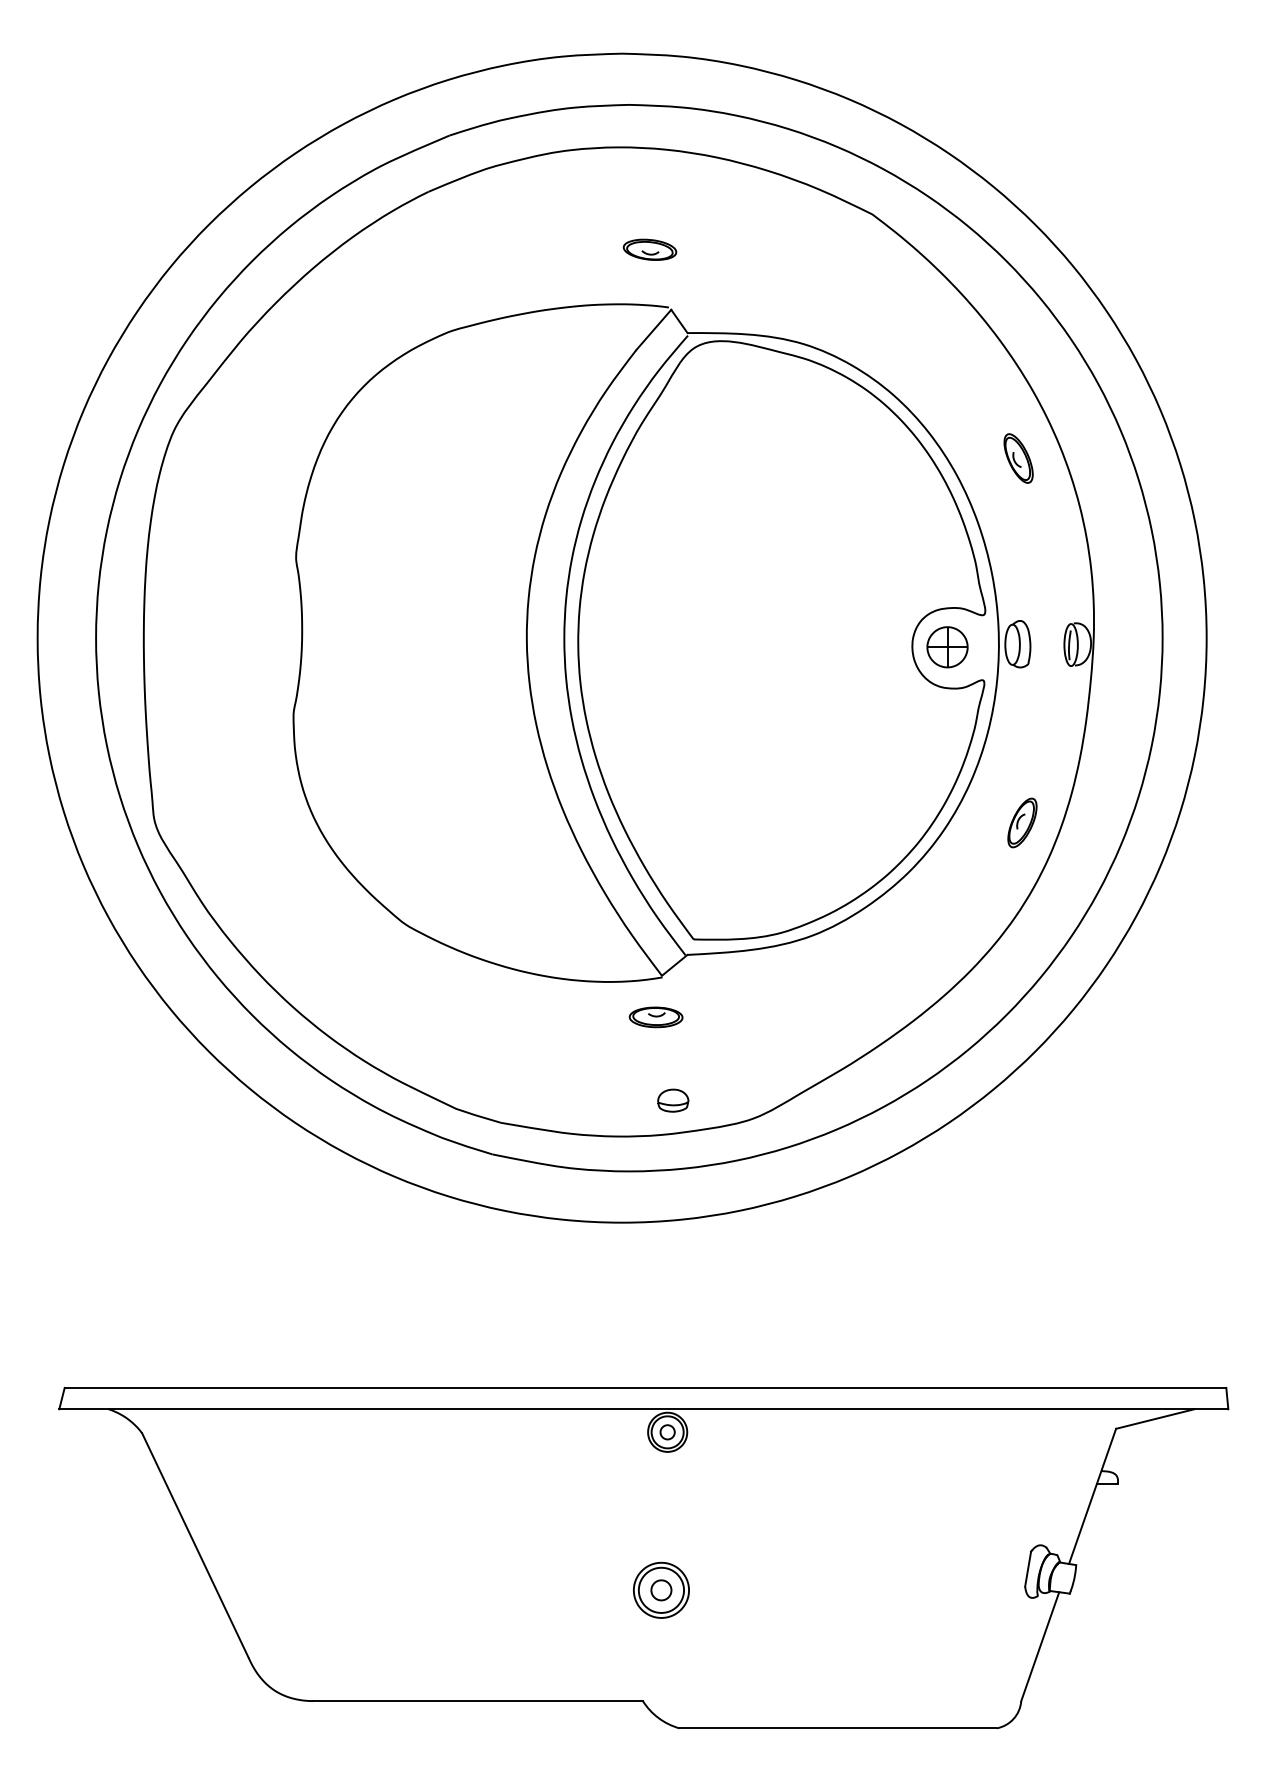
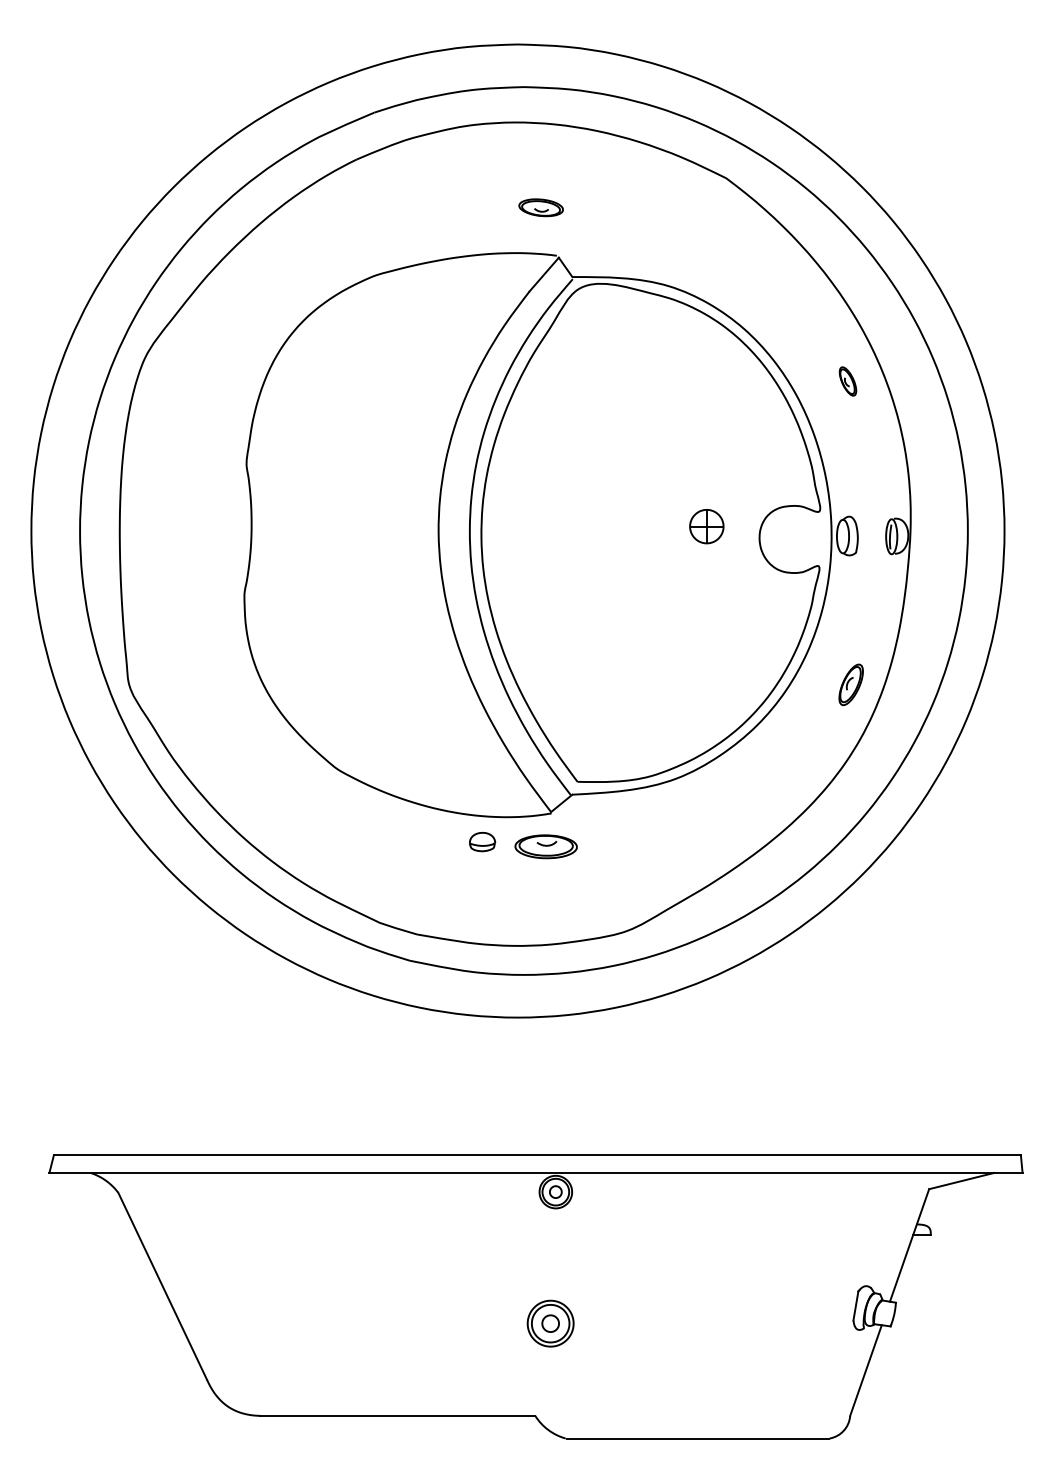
part: (1018, 458) -> (847, 381), size x0.7
part: (947, 647) -> (706, 526), moved
part: (656, 1017) -> (546, 846), size x1.4
part: (673, 1101) -> (482, 842), moved

